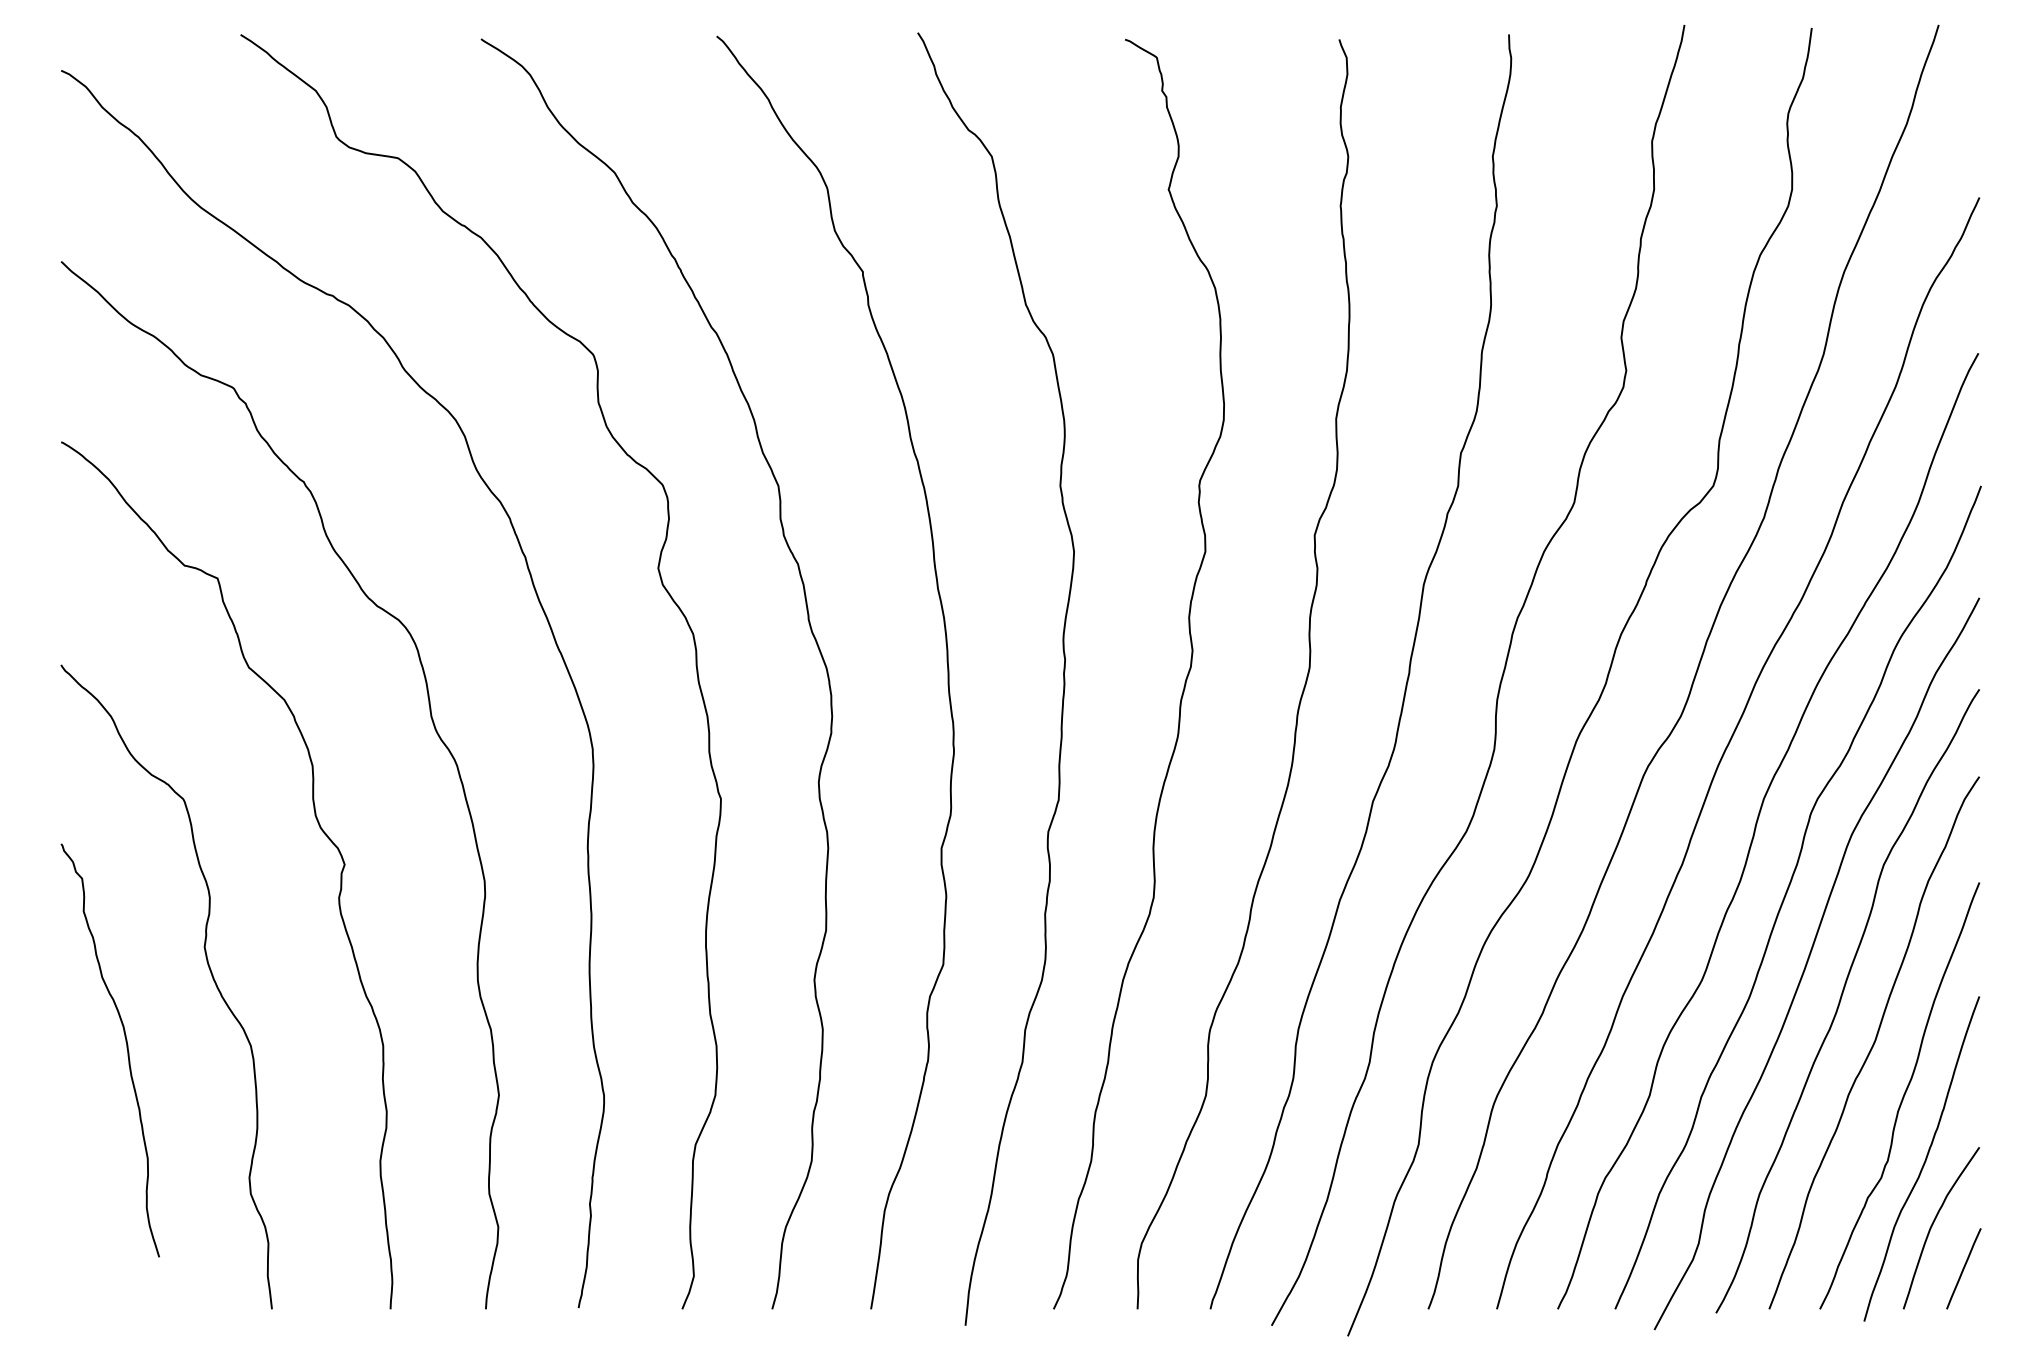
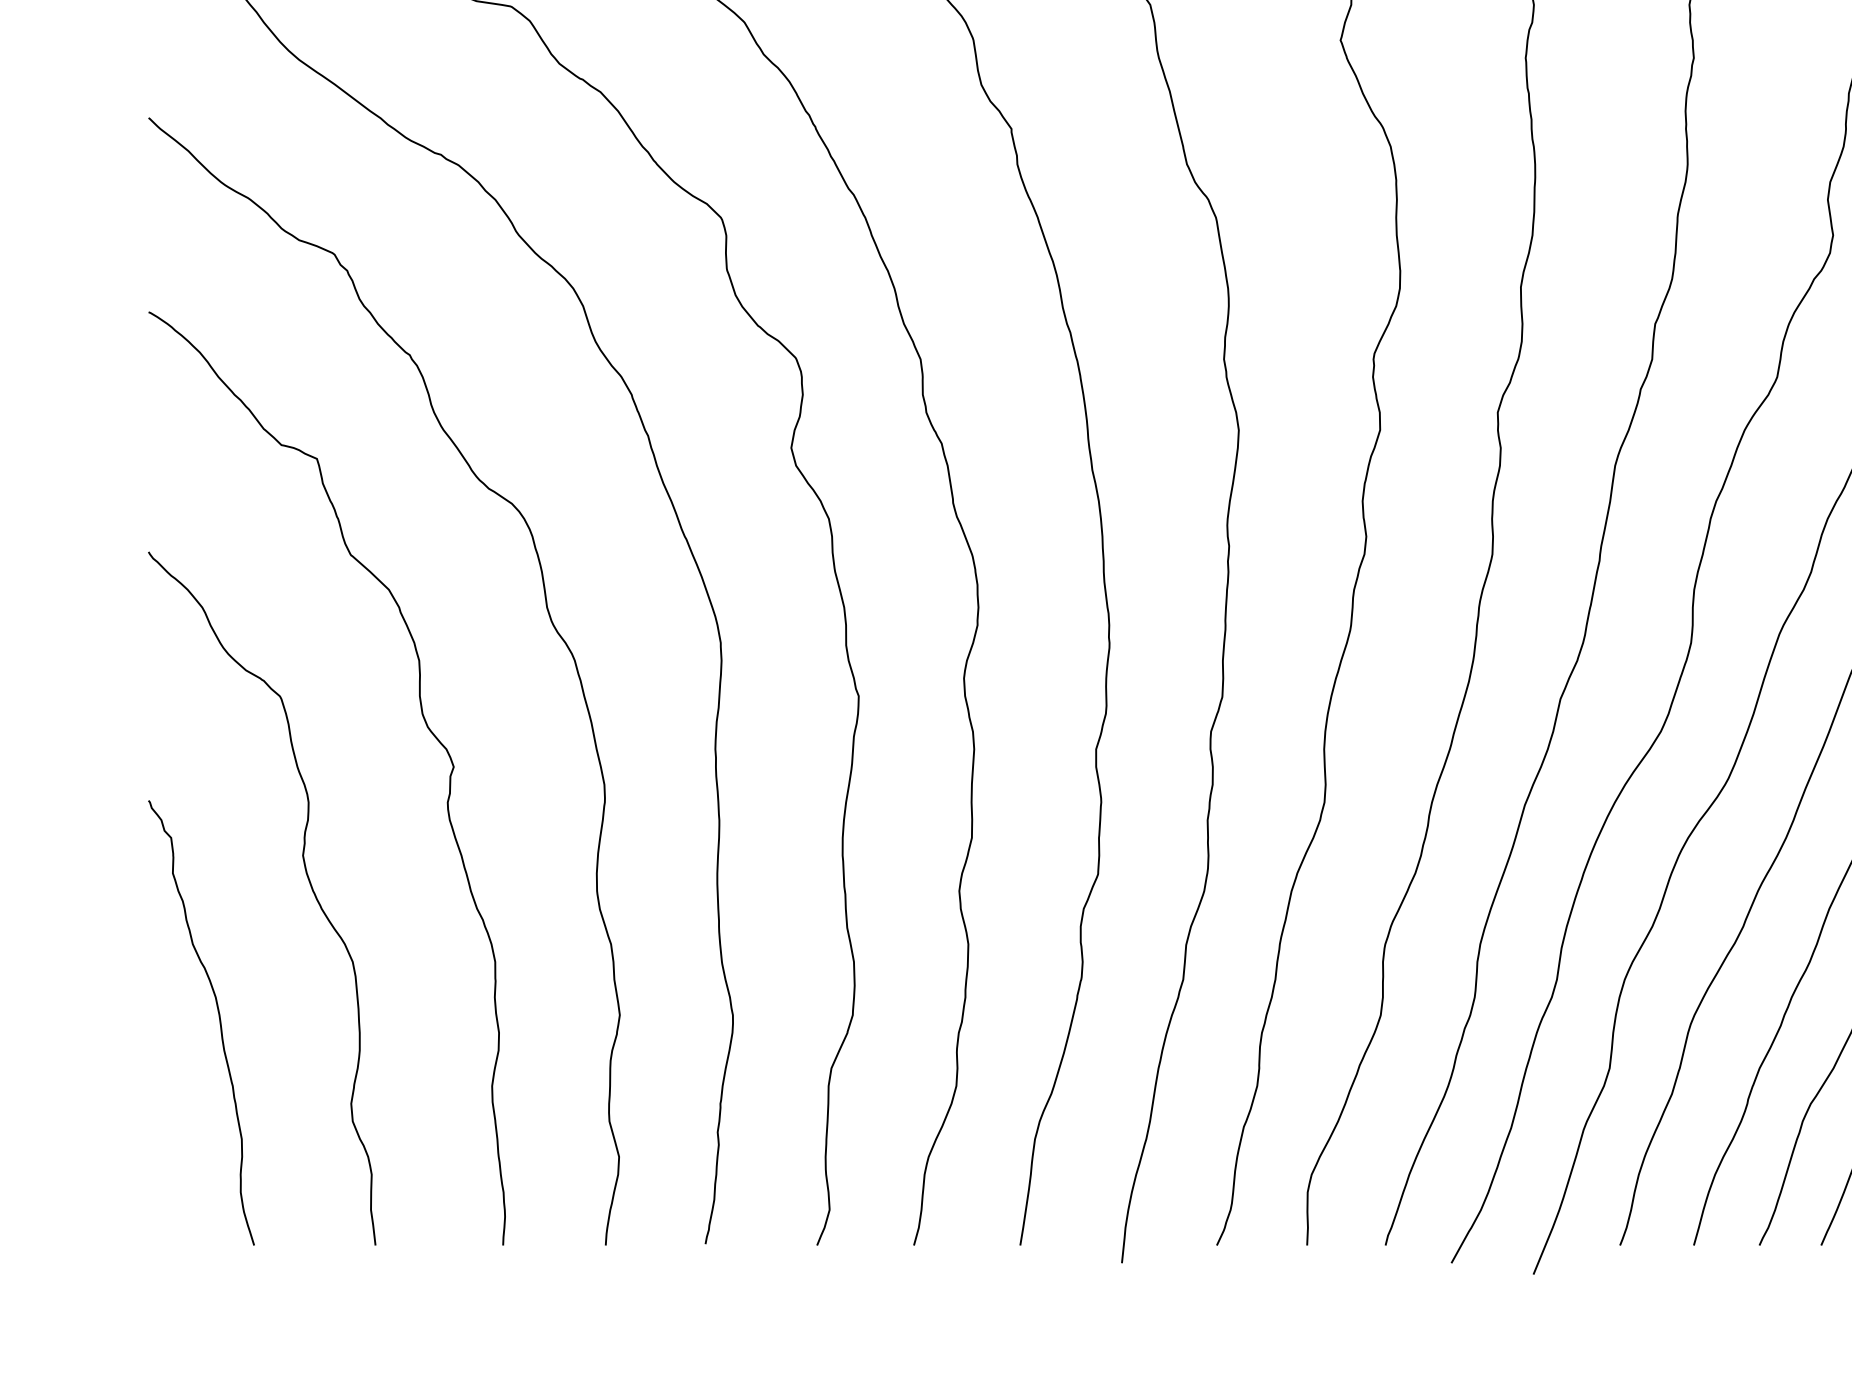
curve: (126, 1048) -> (218, 1020), moved

